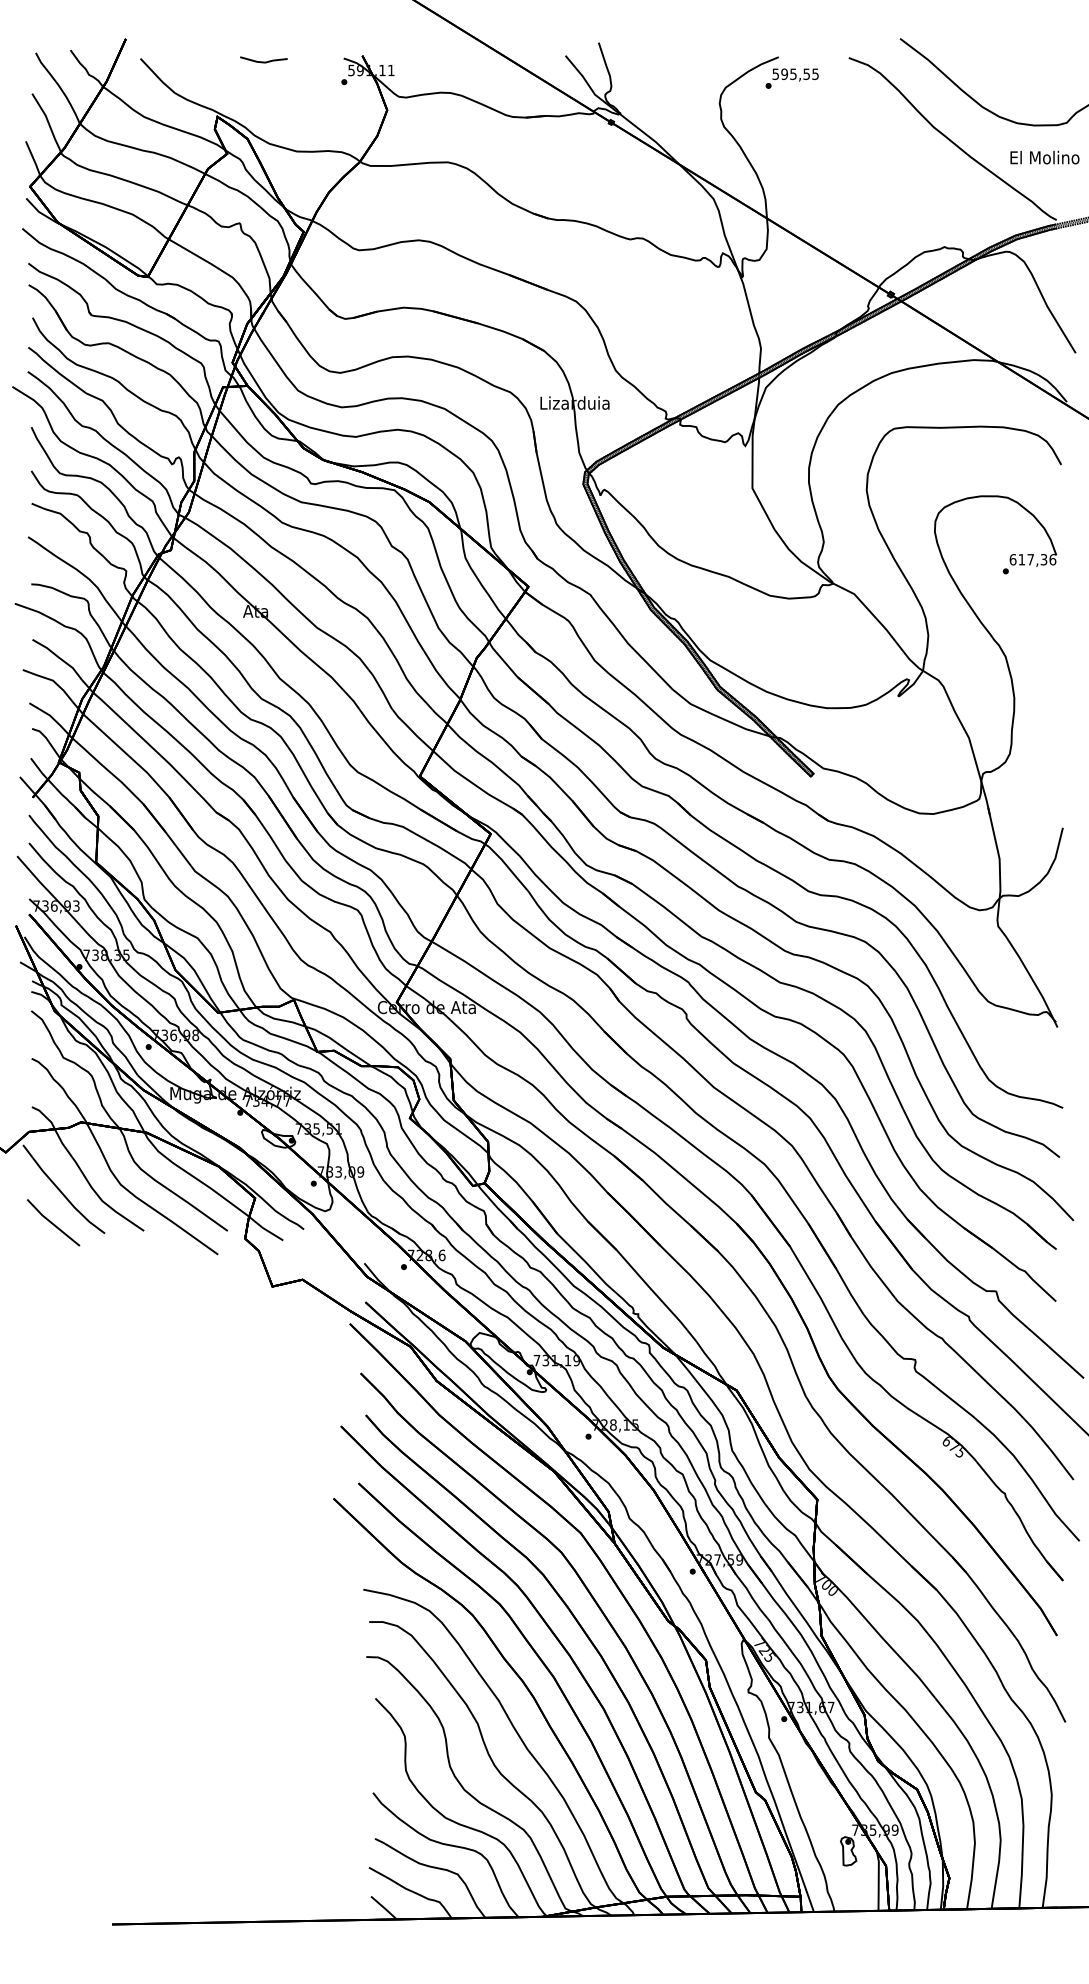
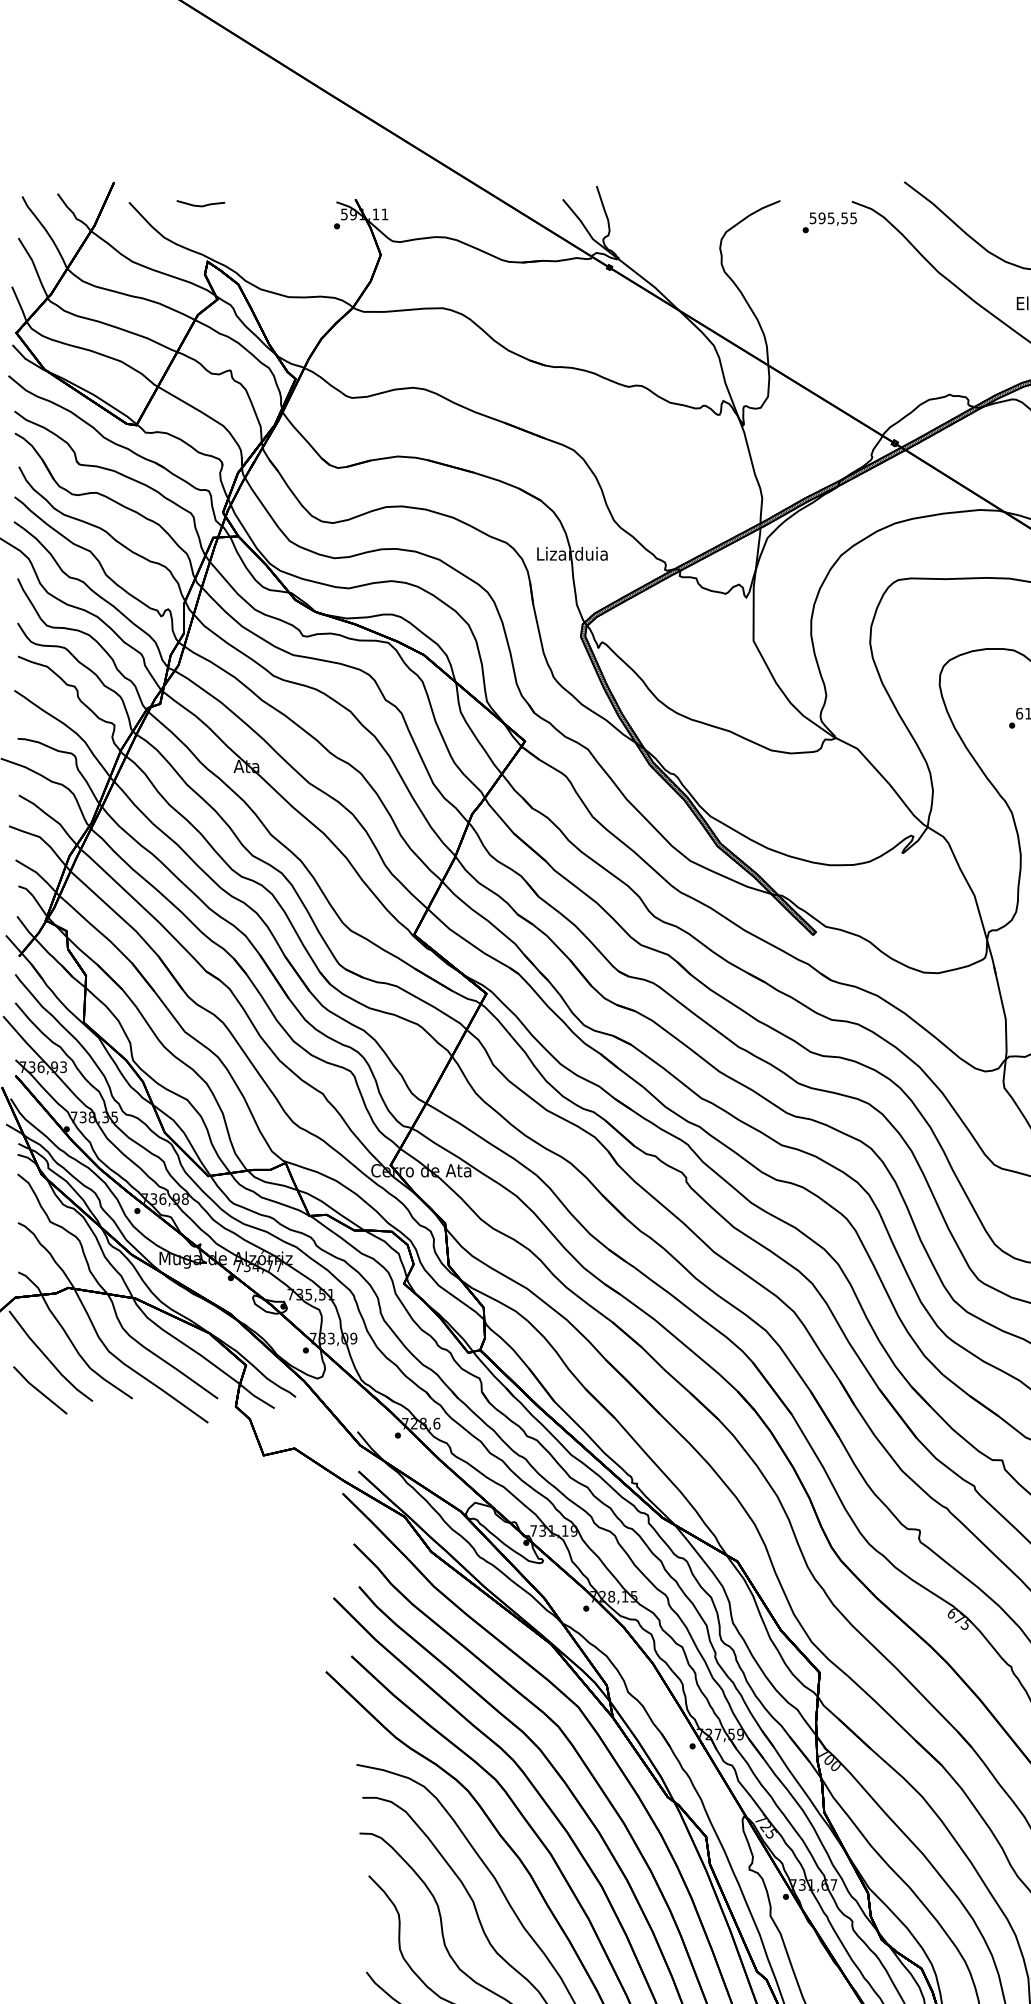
line: (263, 61) -> (200, 205), moved
text: (791, 78) -> (829, 222), moved

